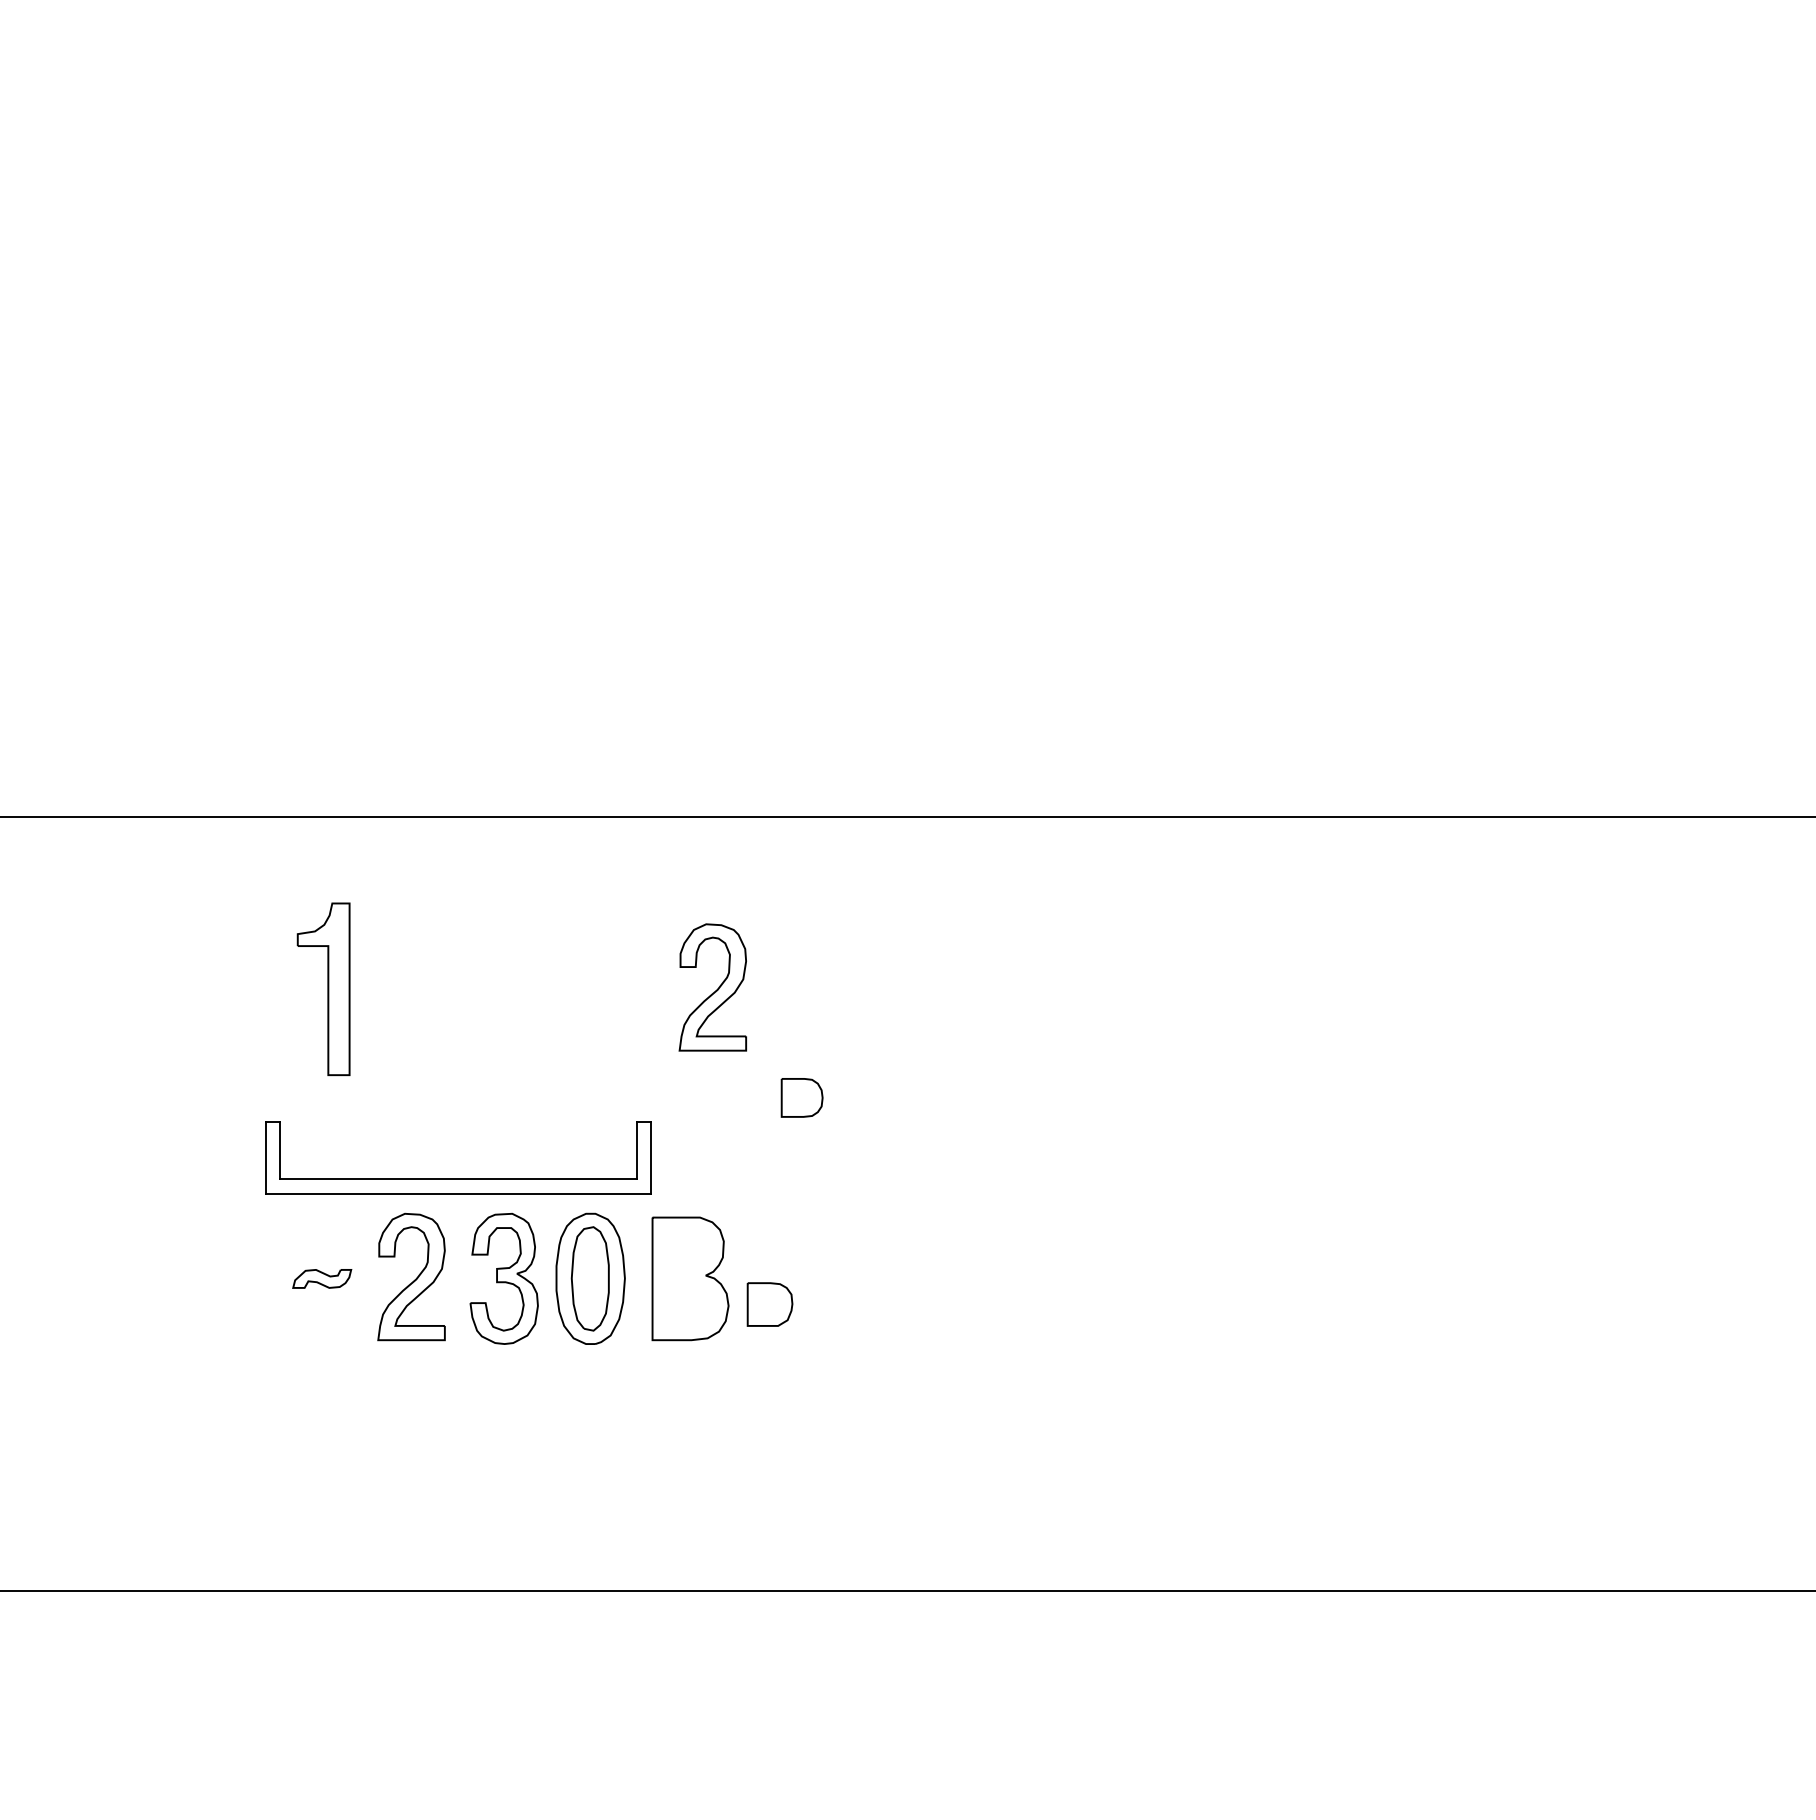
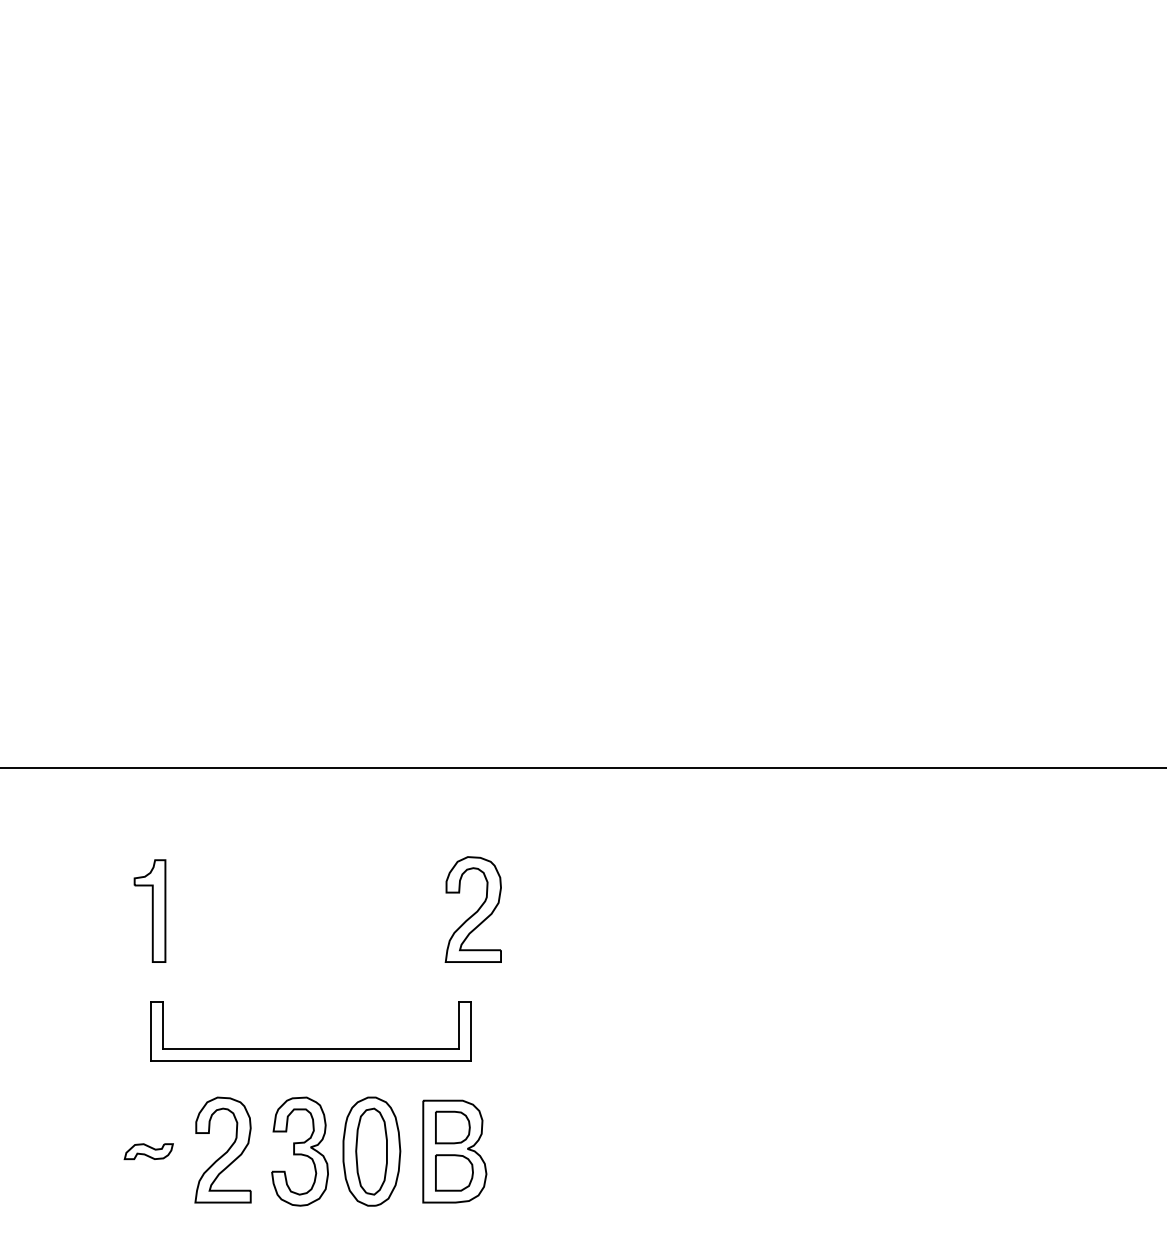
part: (323, 989) -> (149, 911), size x0.71
part: (801, 1097) -> (452, 1127), moved
part: (458, 1178) -> (311, 1048), moved
part: (769, 1304) -> (453, 1172), moved

